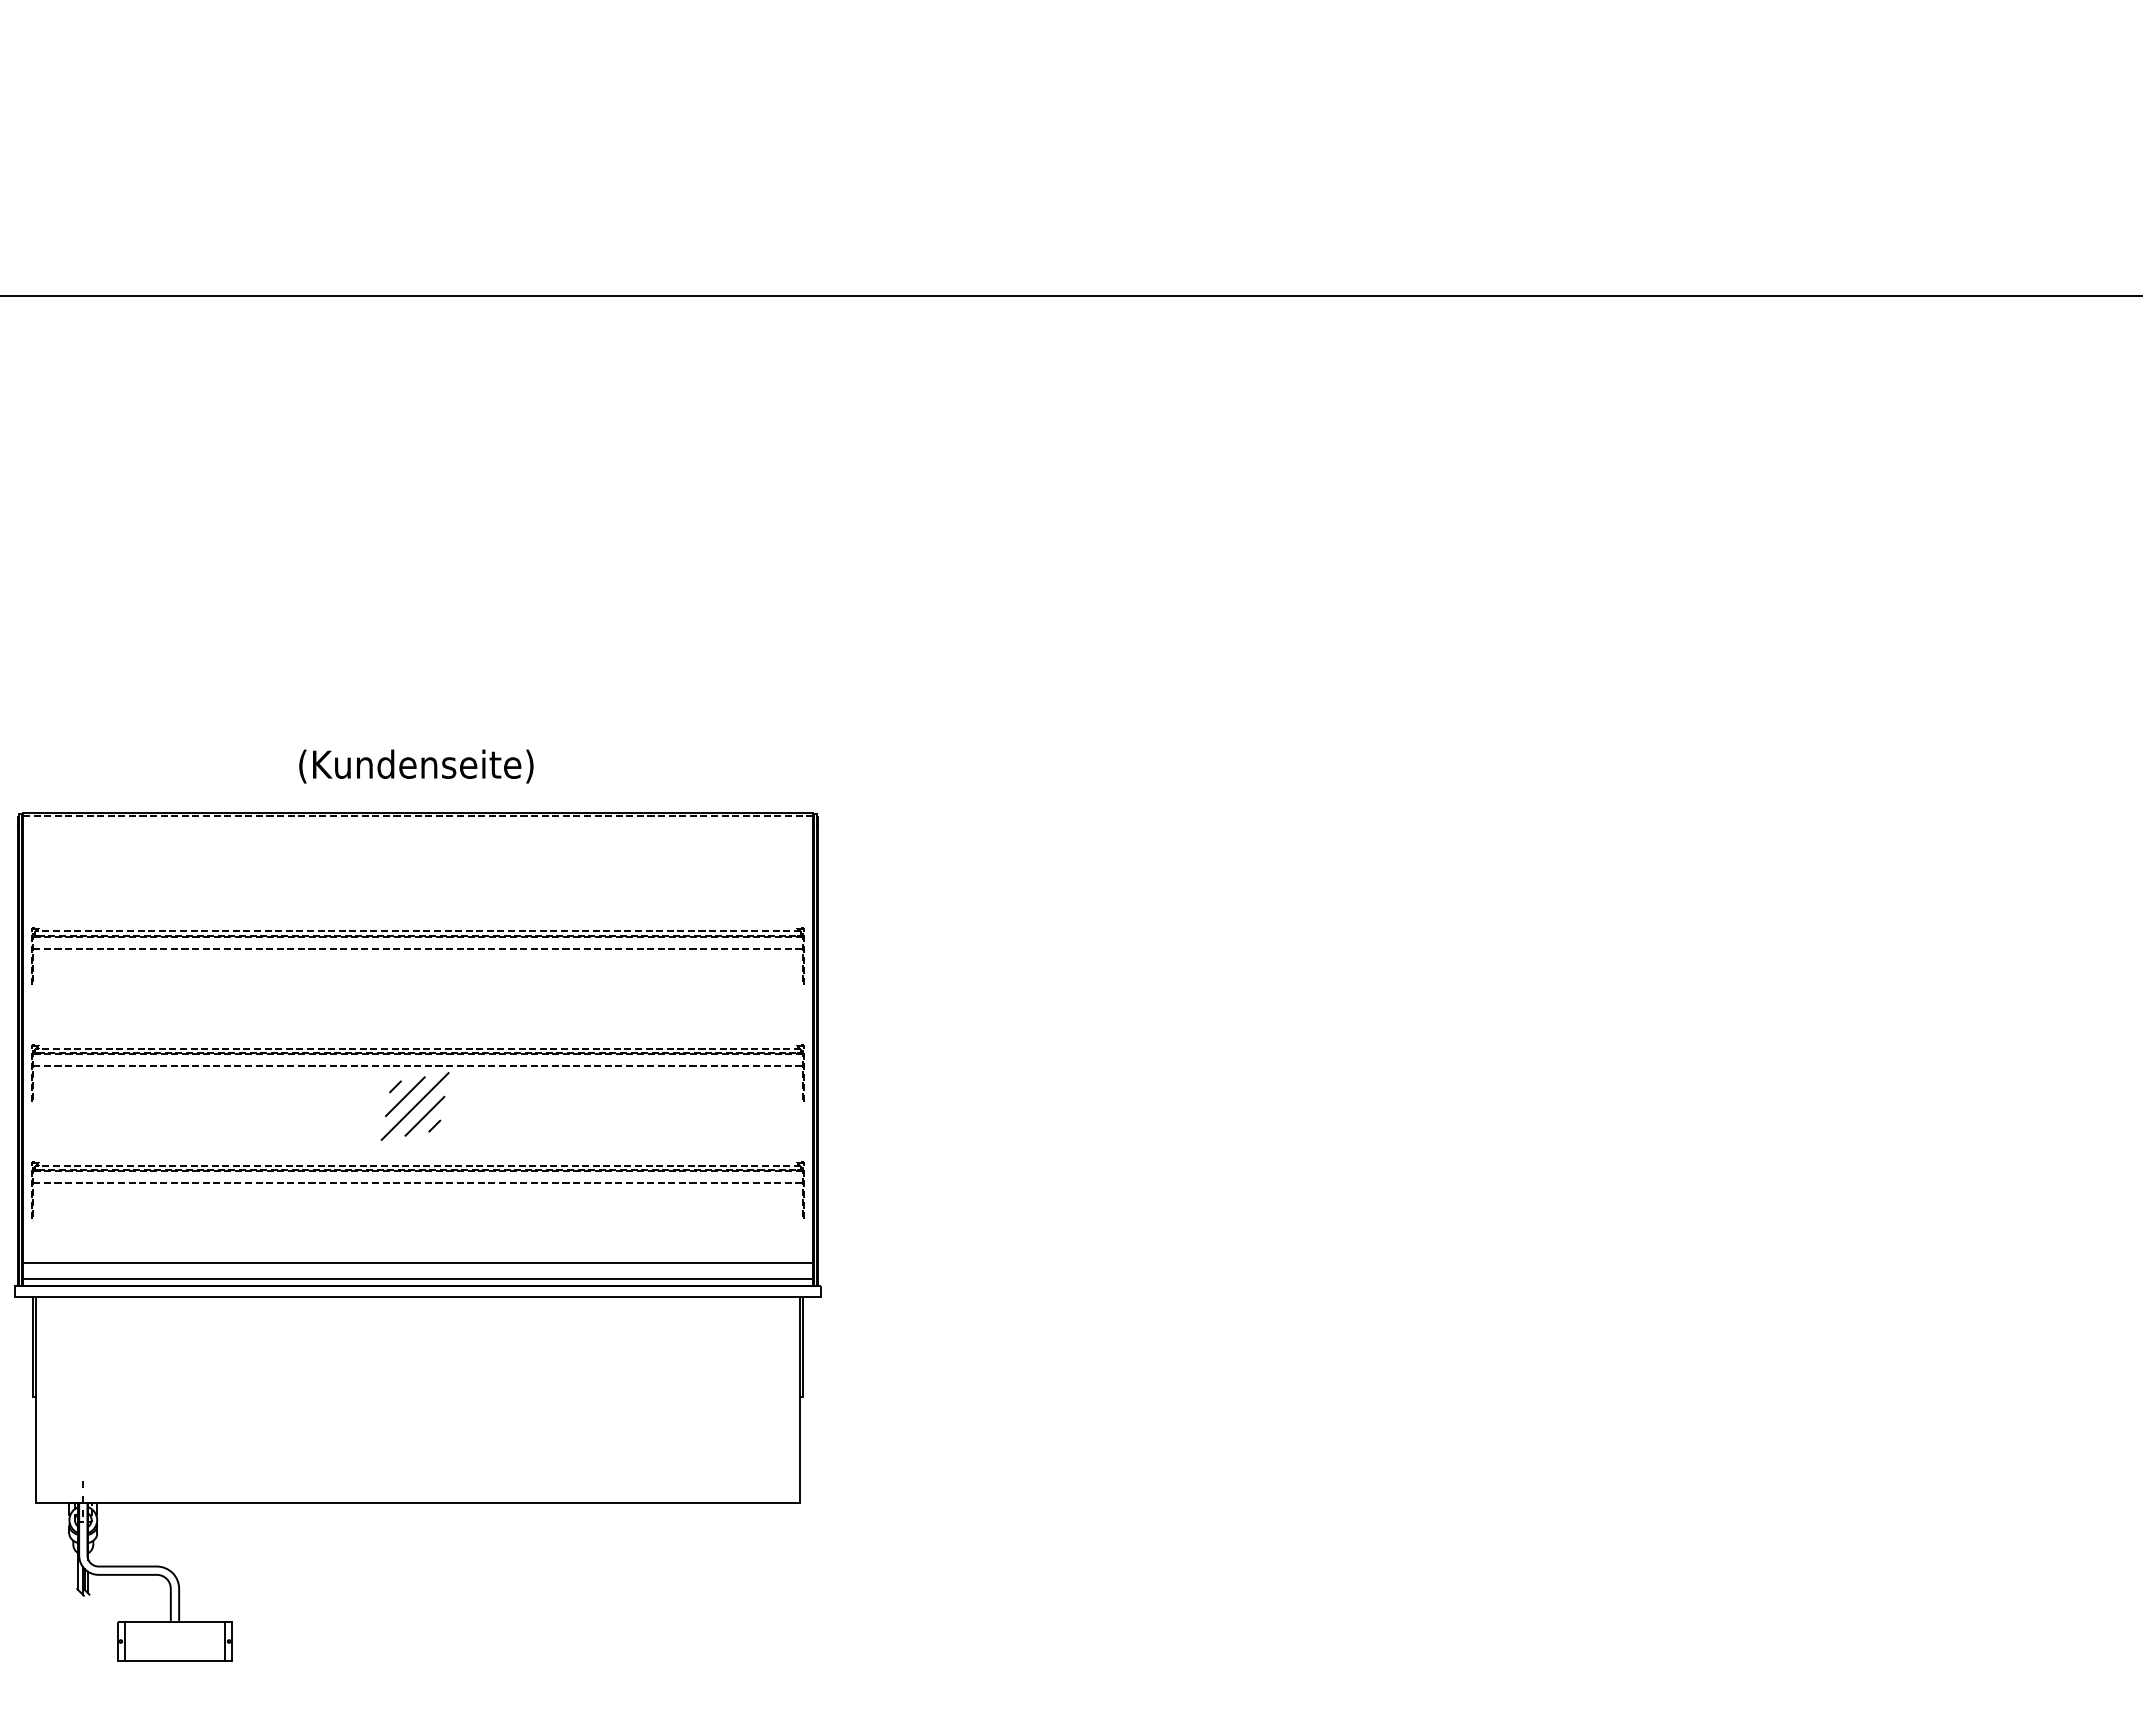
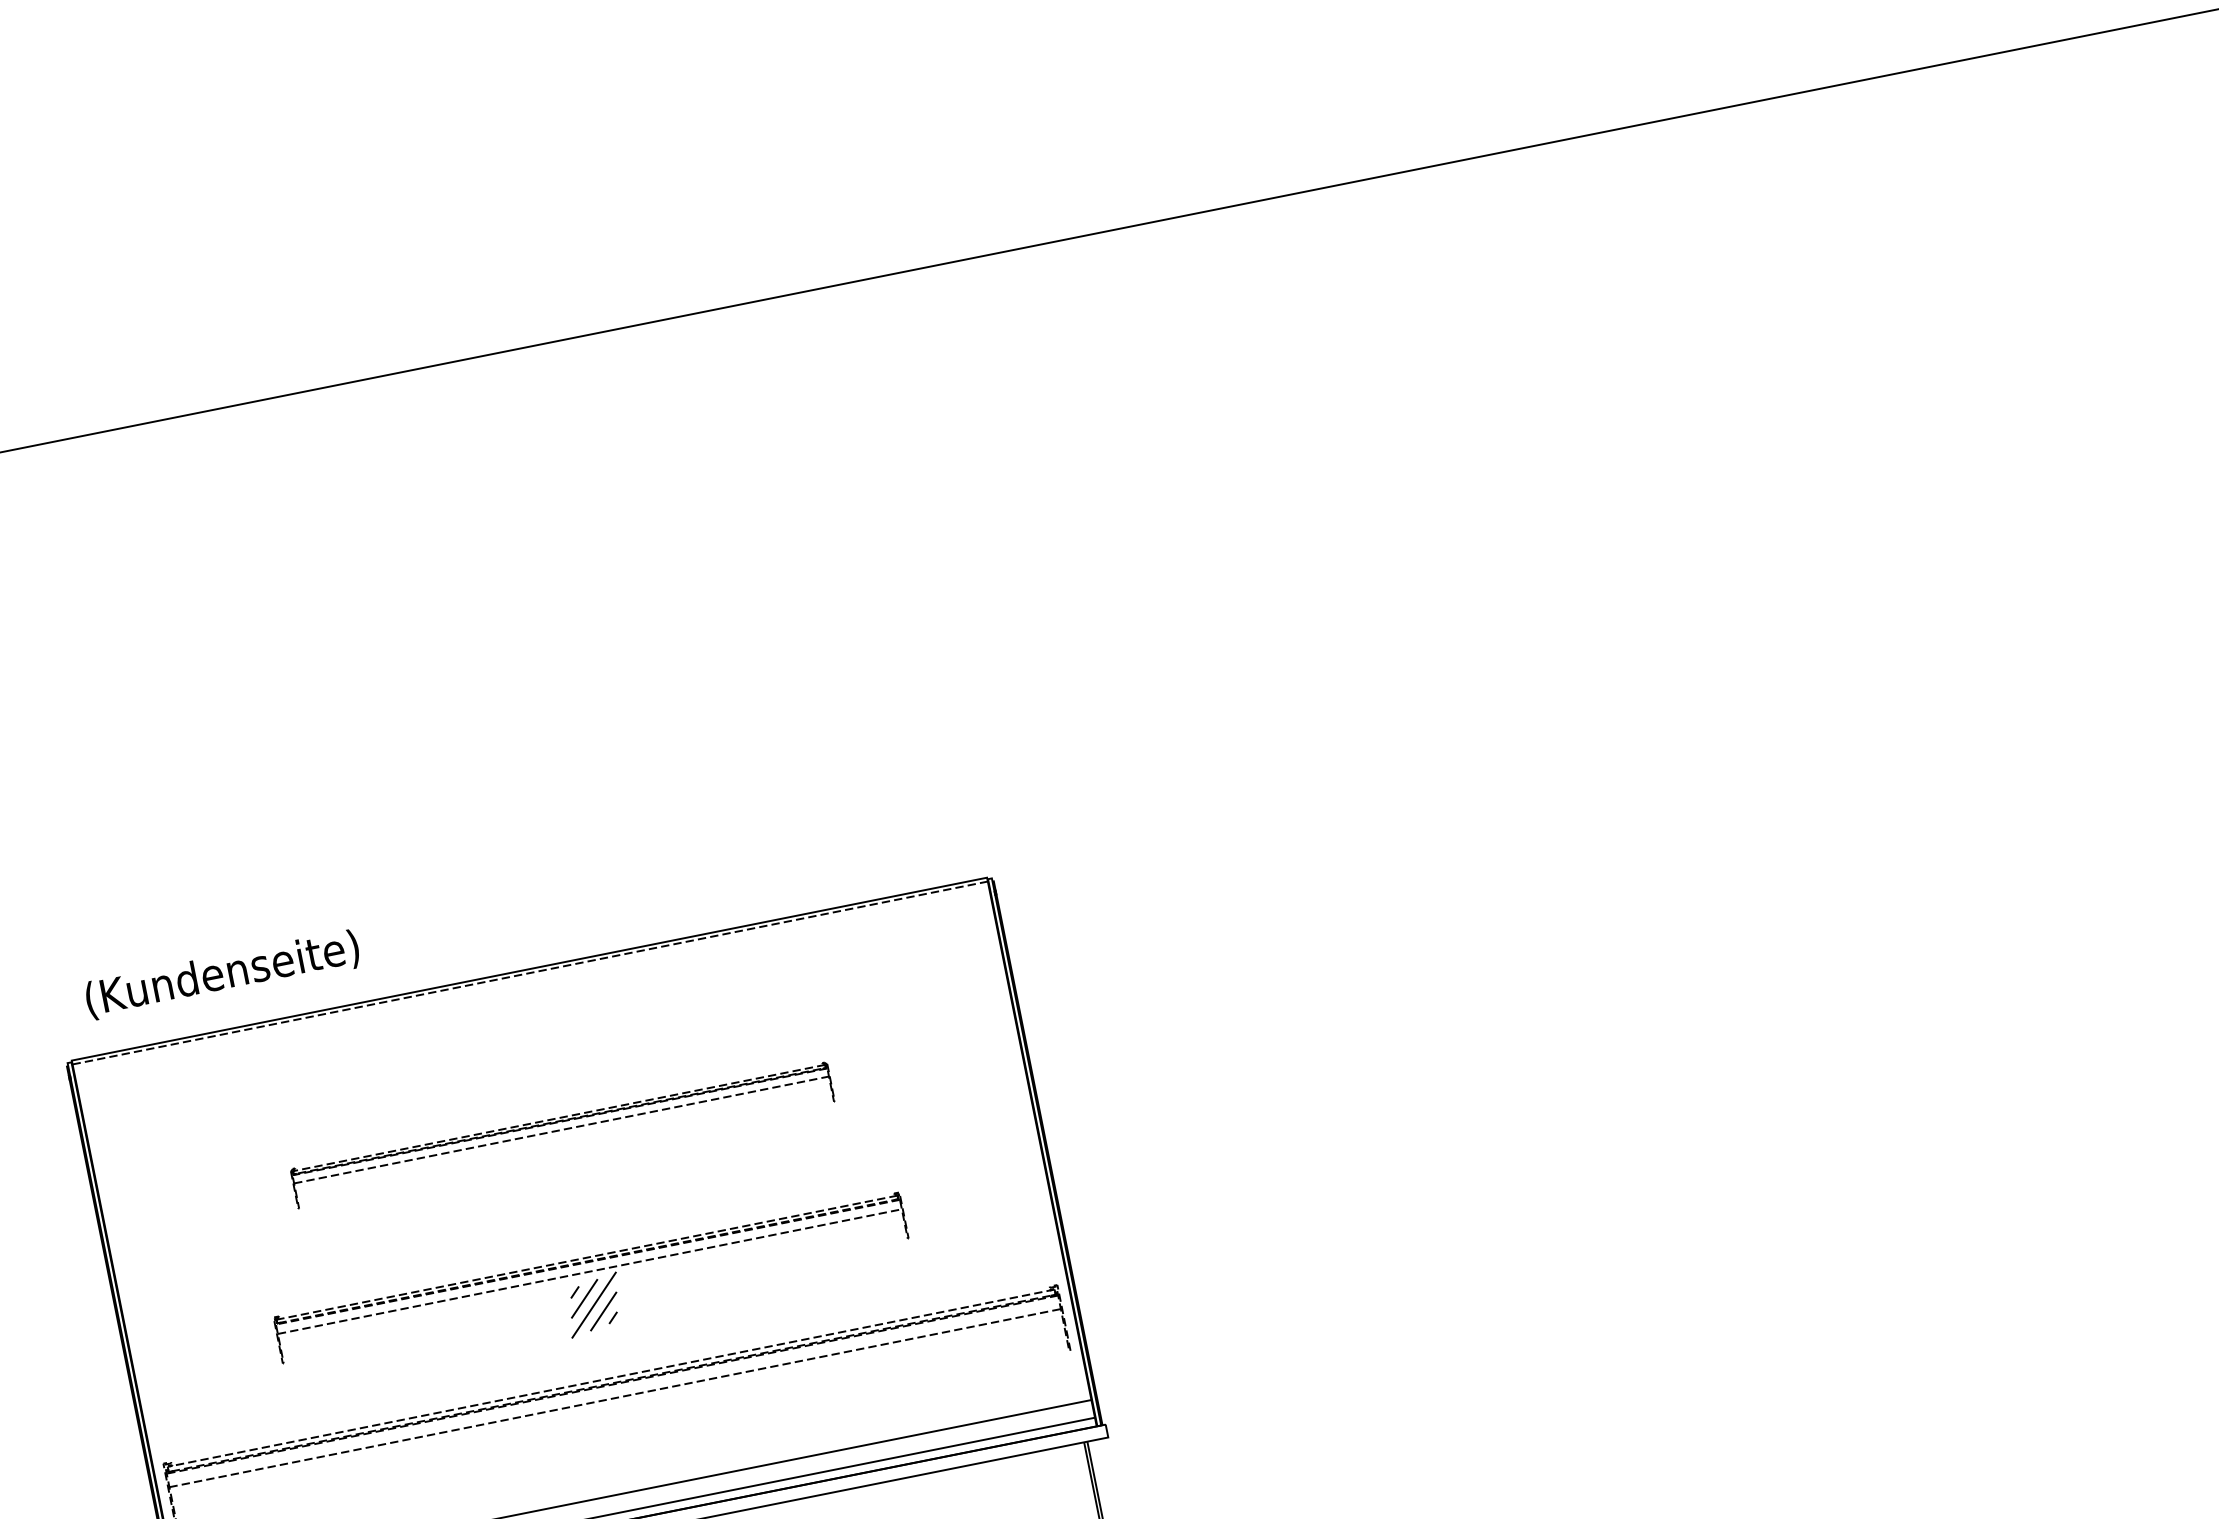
text: (416, 766) -> (222, 974), moved
part: (417, 955) -> (561, 1134), size x0.6
part: (417, 1092) -> (593, 1293), size x0.7

